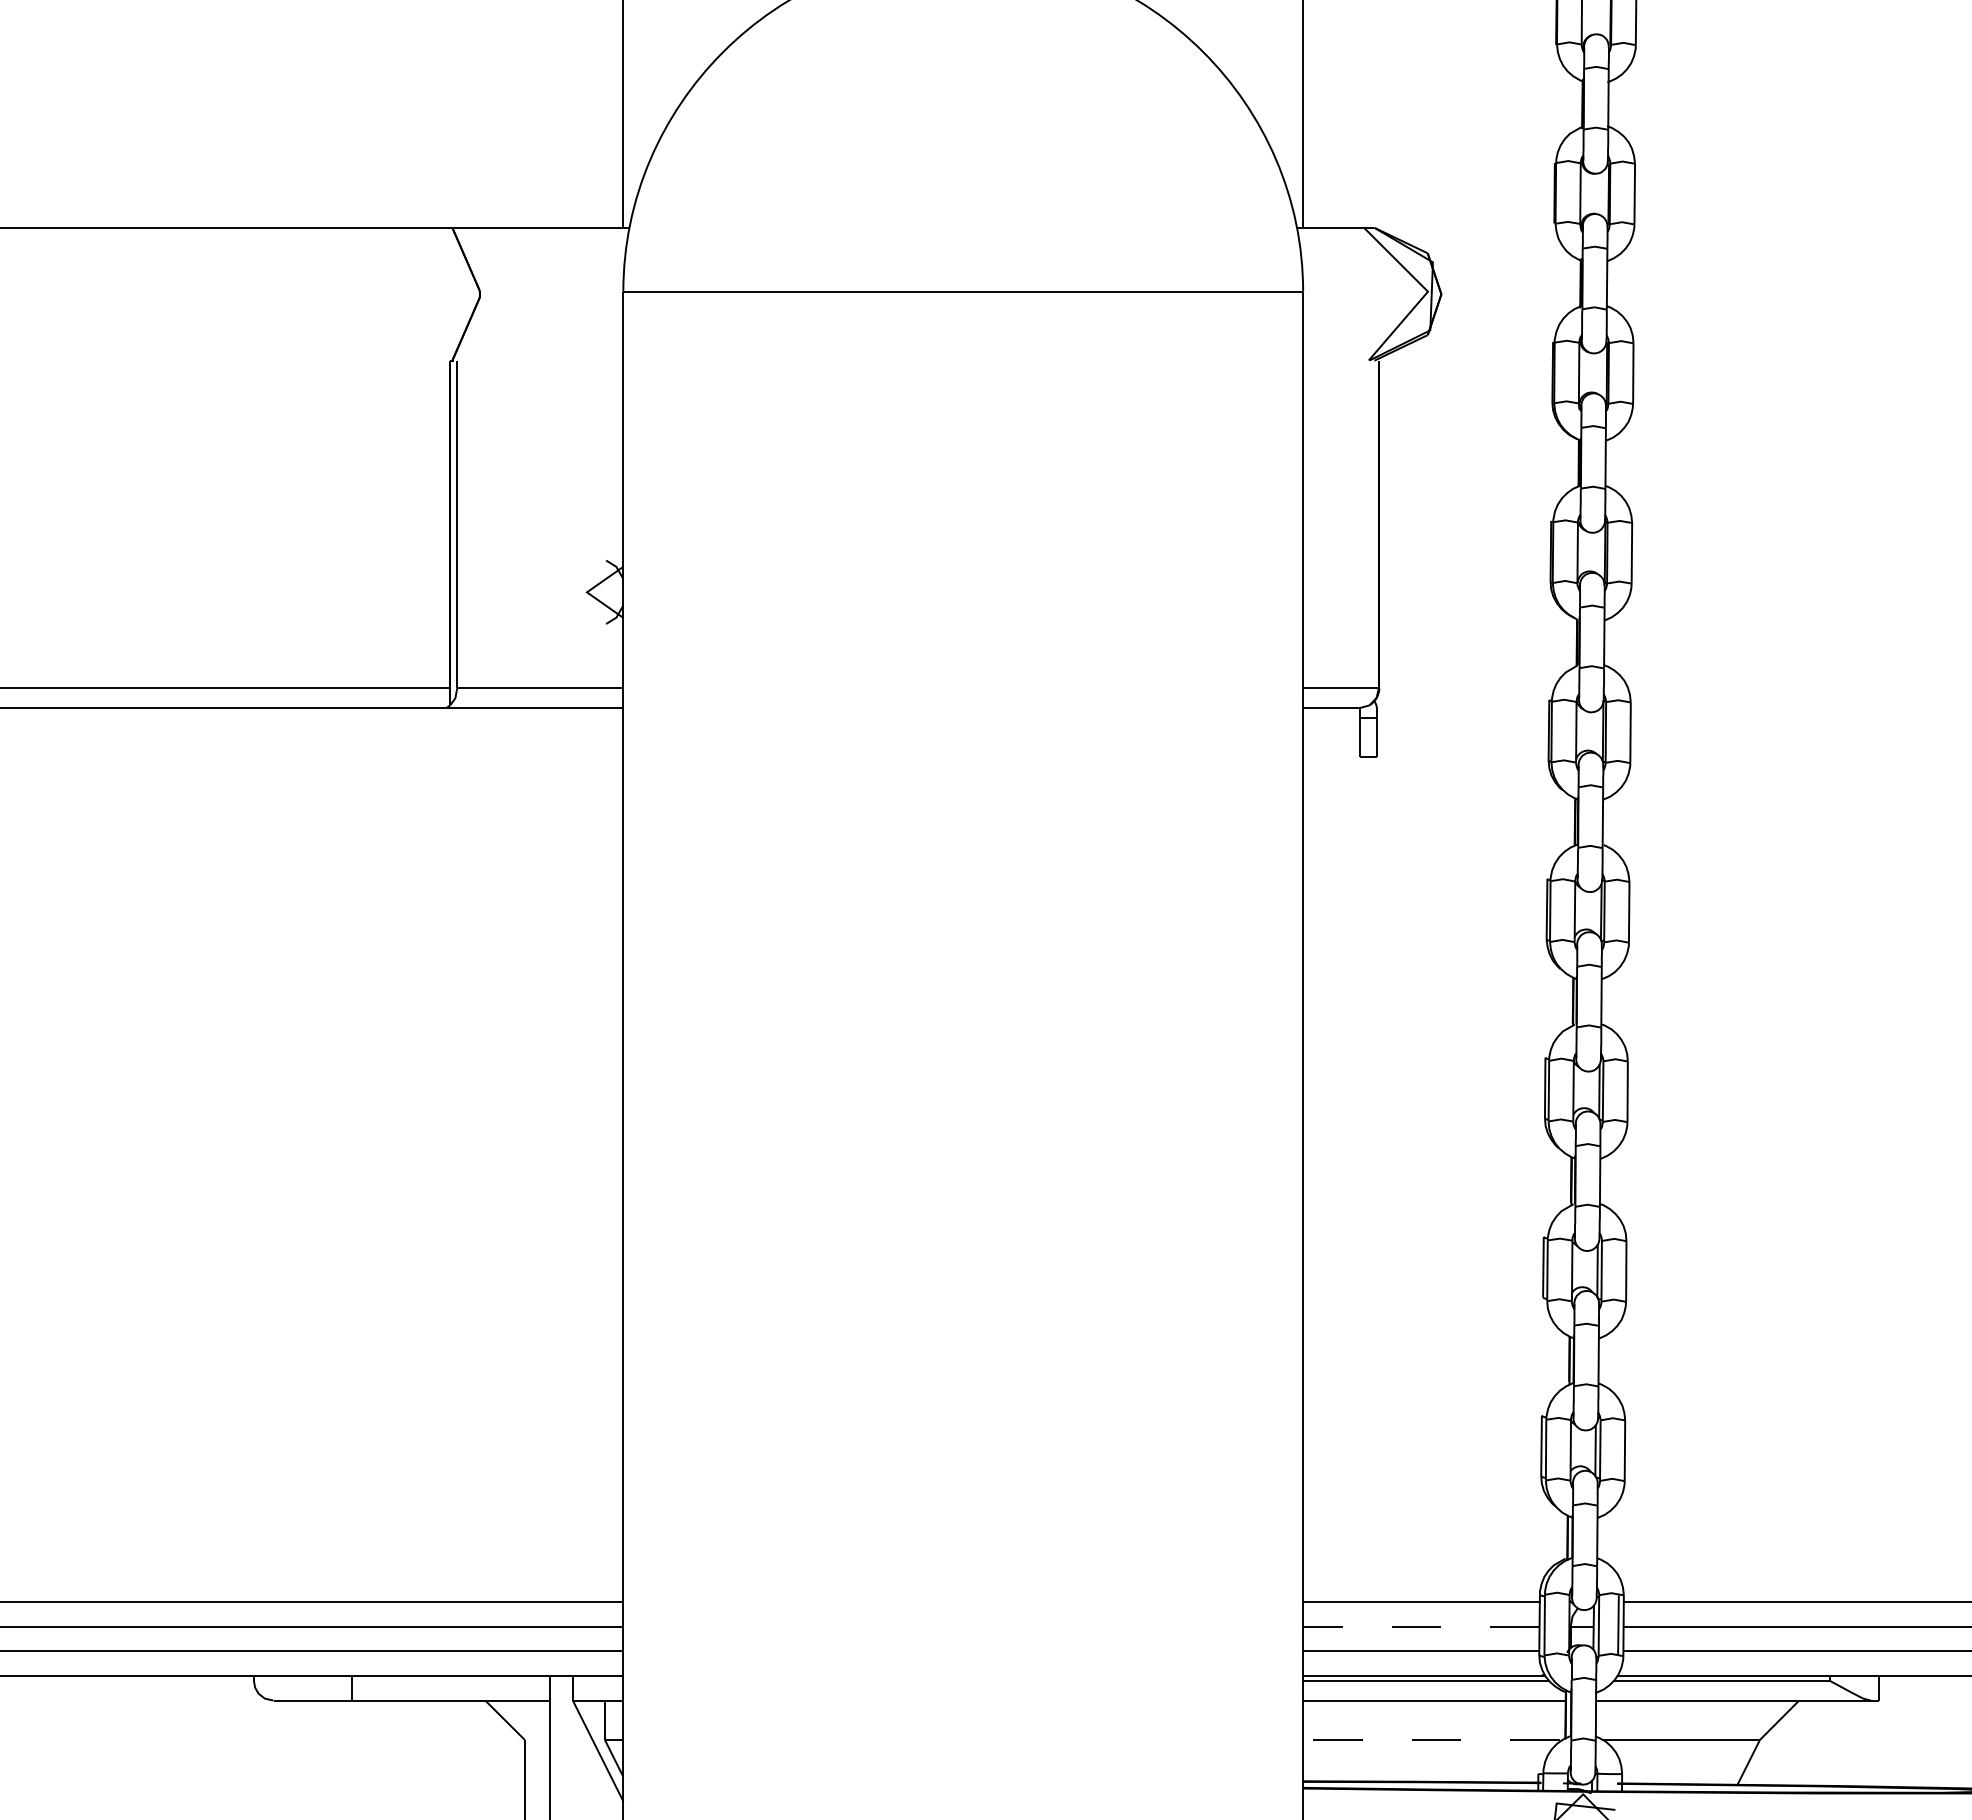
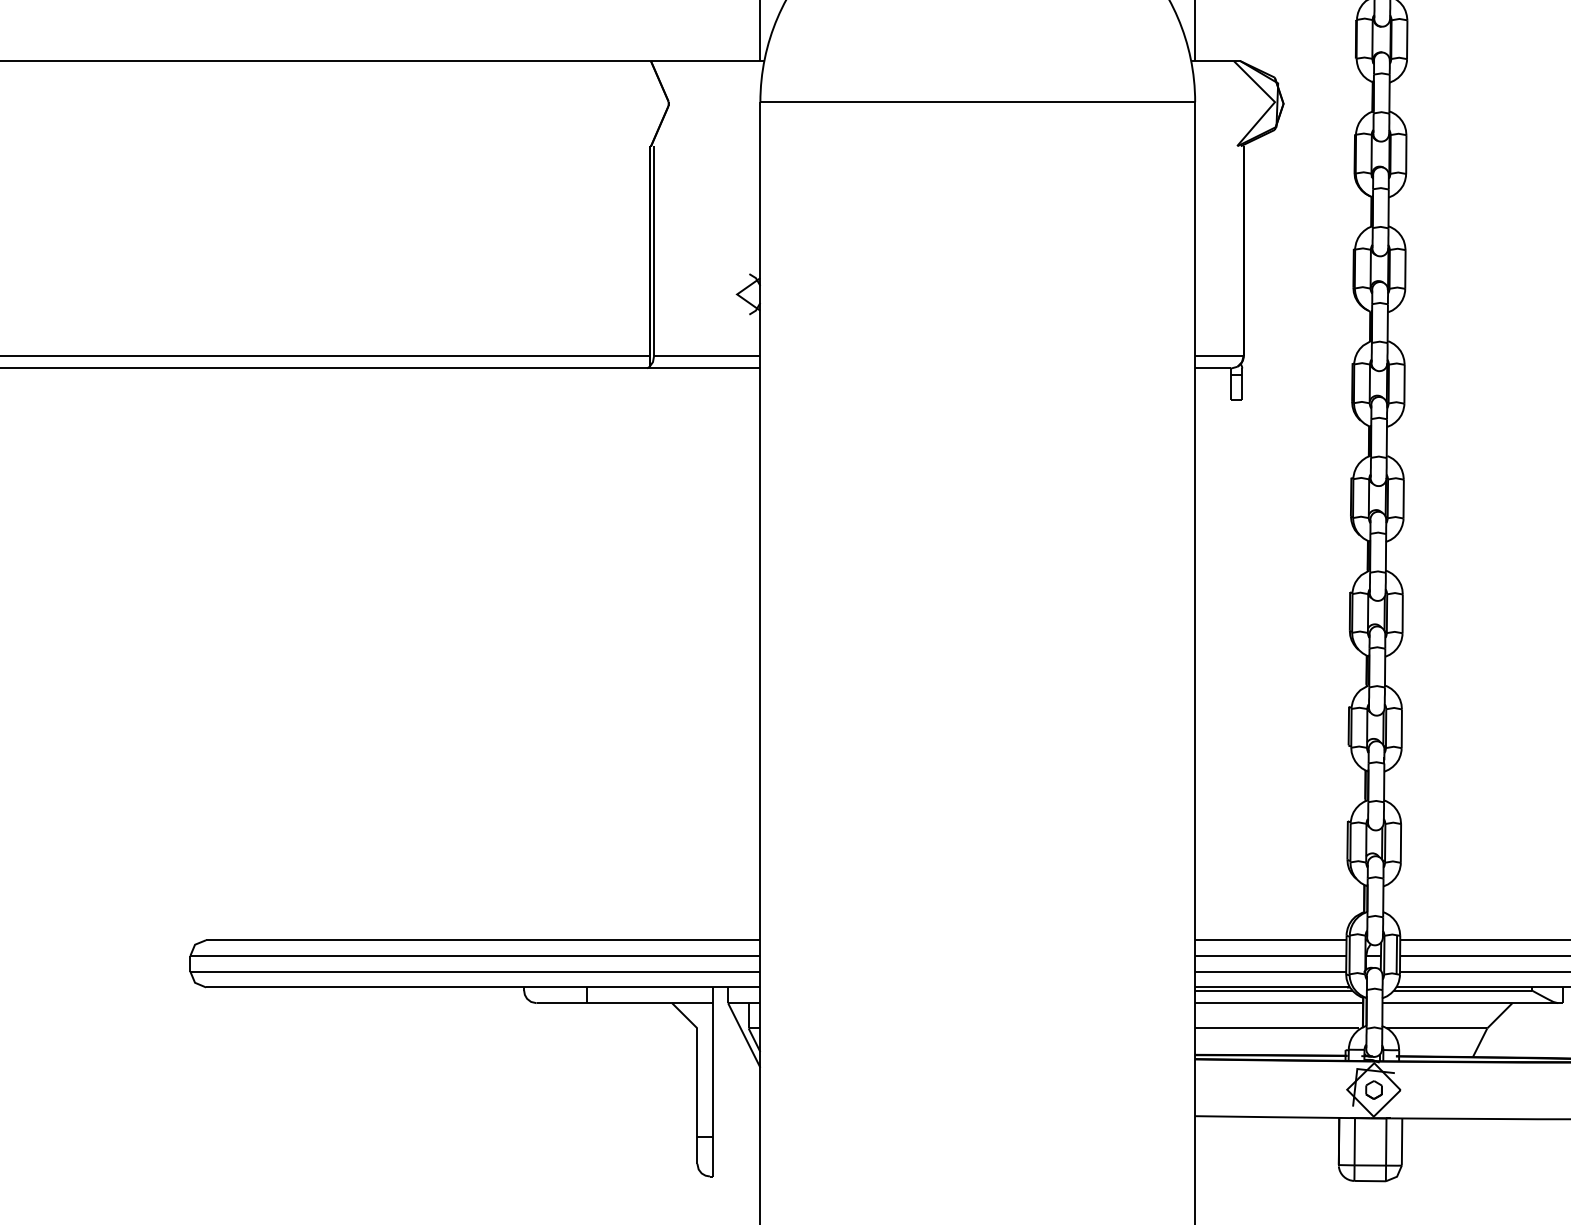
line: (1420, 1625) -> (1270, 955), dashed -> solid
line: (1430, 1740) -> (1276, 1028), dashed -> solid

